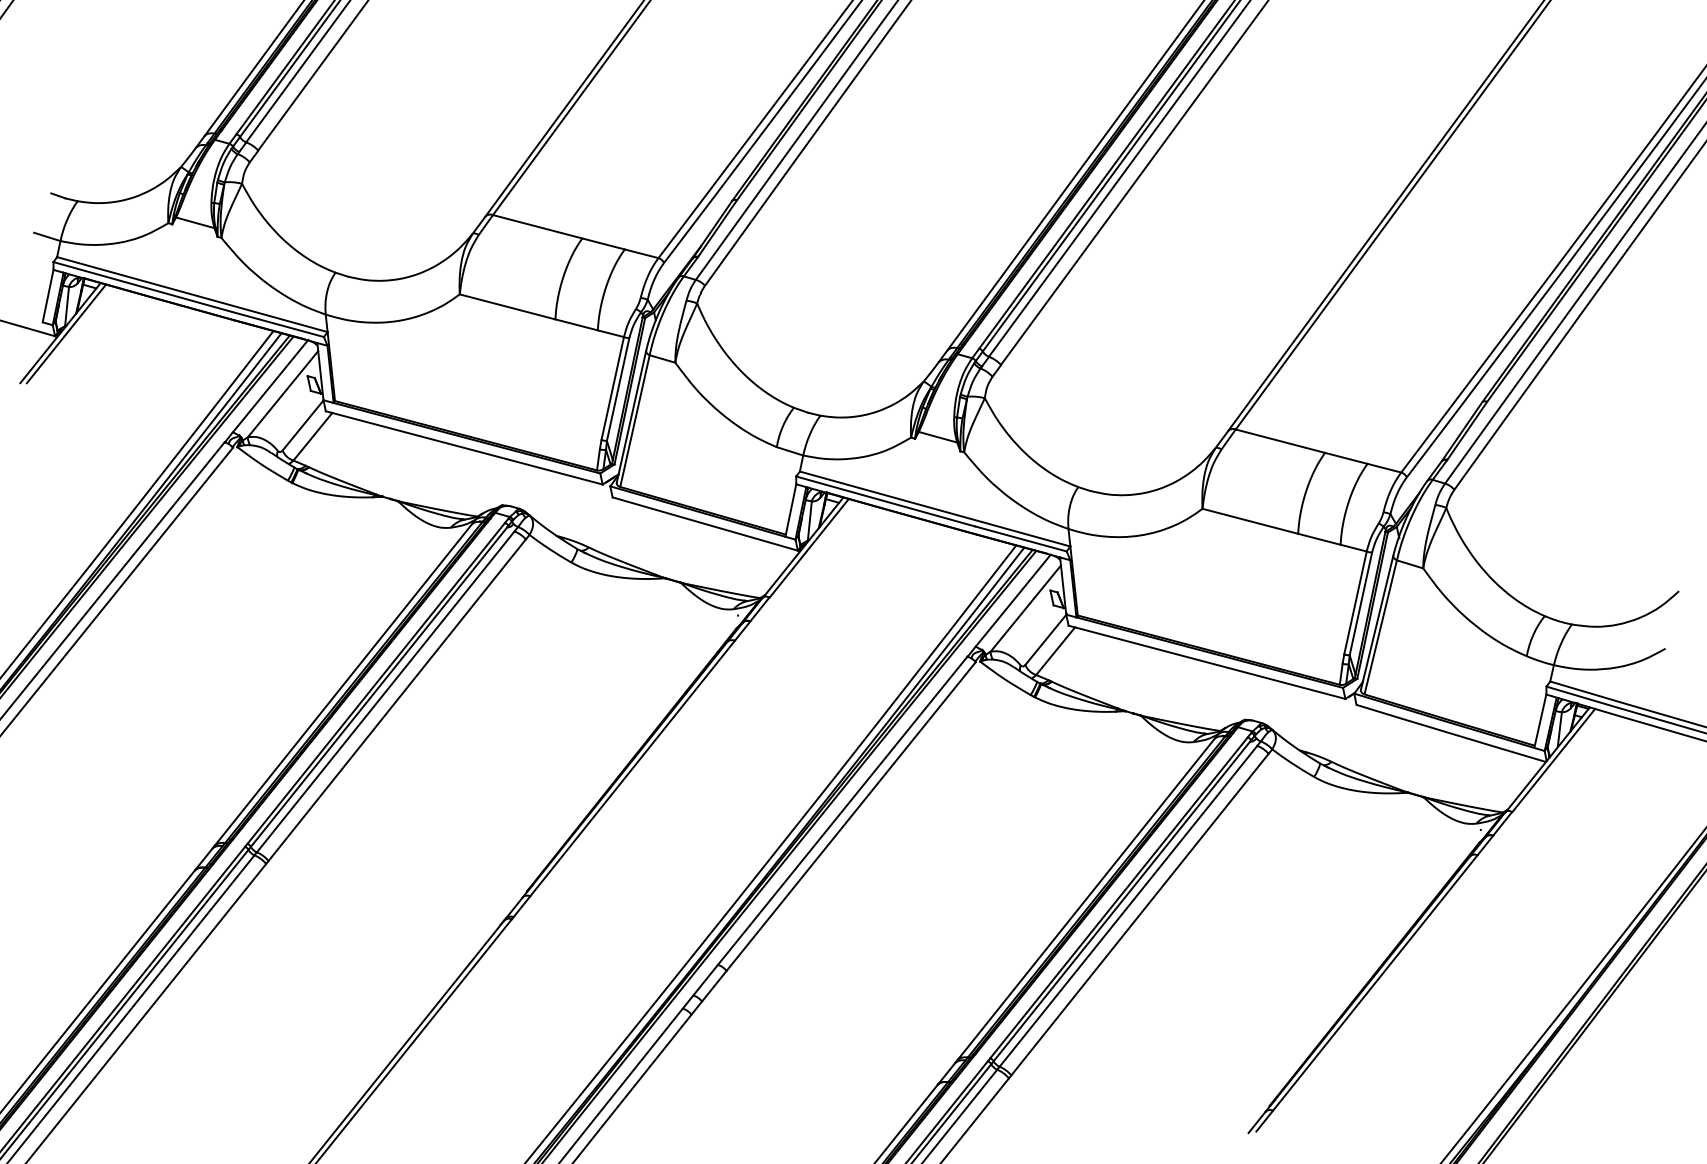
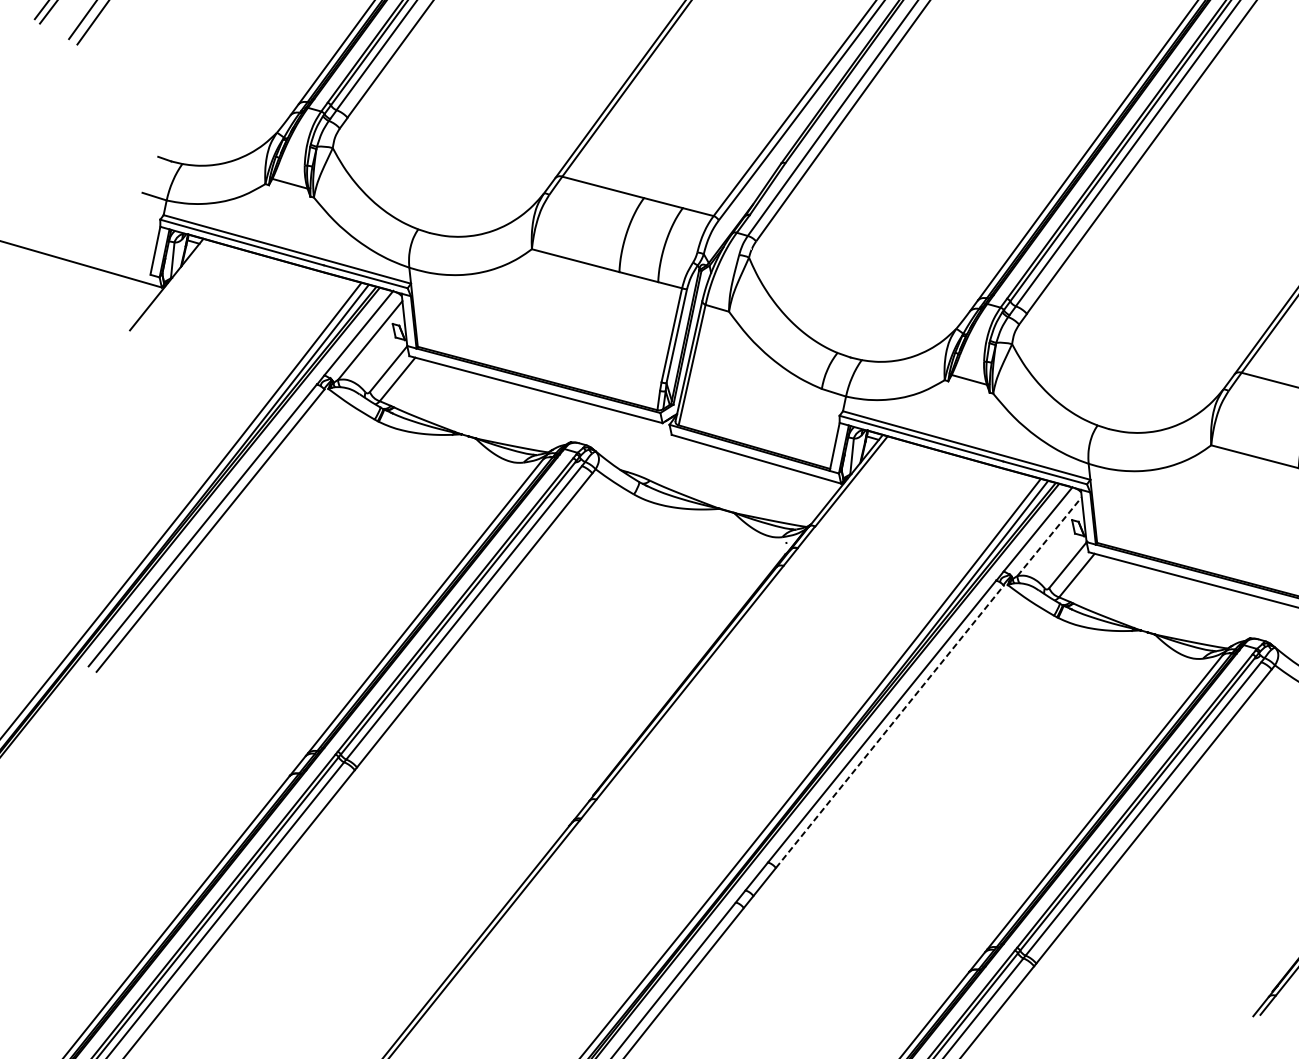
line: (66, 333) -> (172, 284), removed
line: (1025, 608) -> (1049, 536), solid -> dashed
line: (851, 816) -> (890, 726), solid -> dashed

